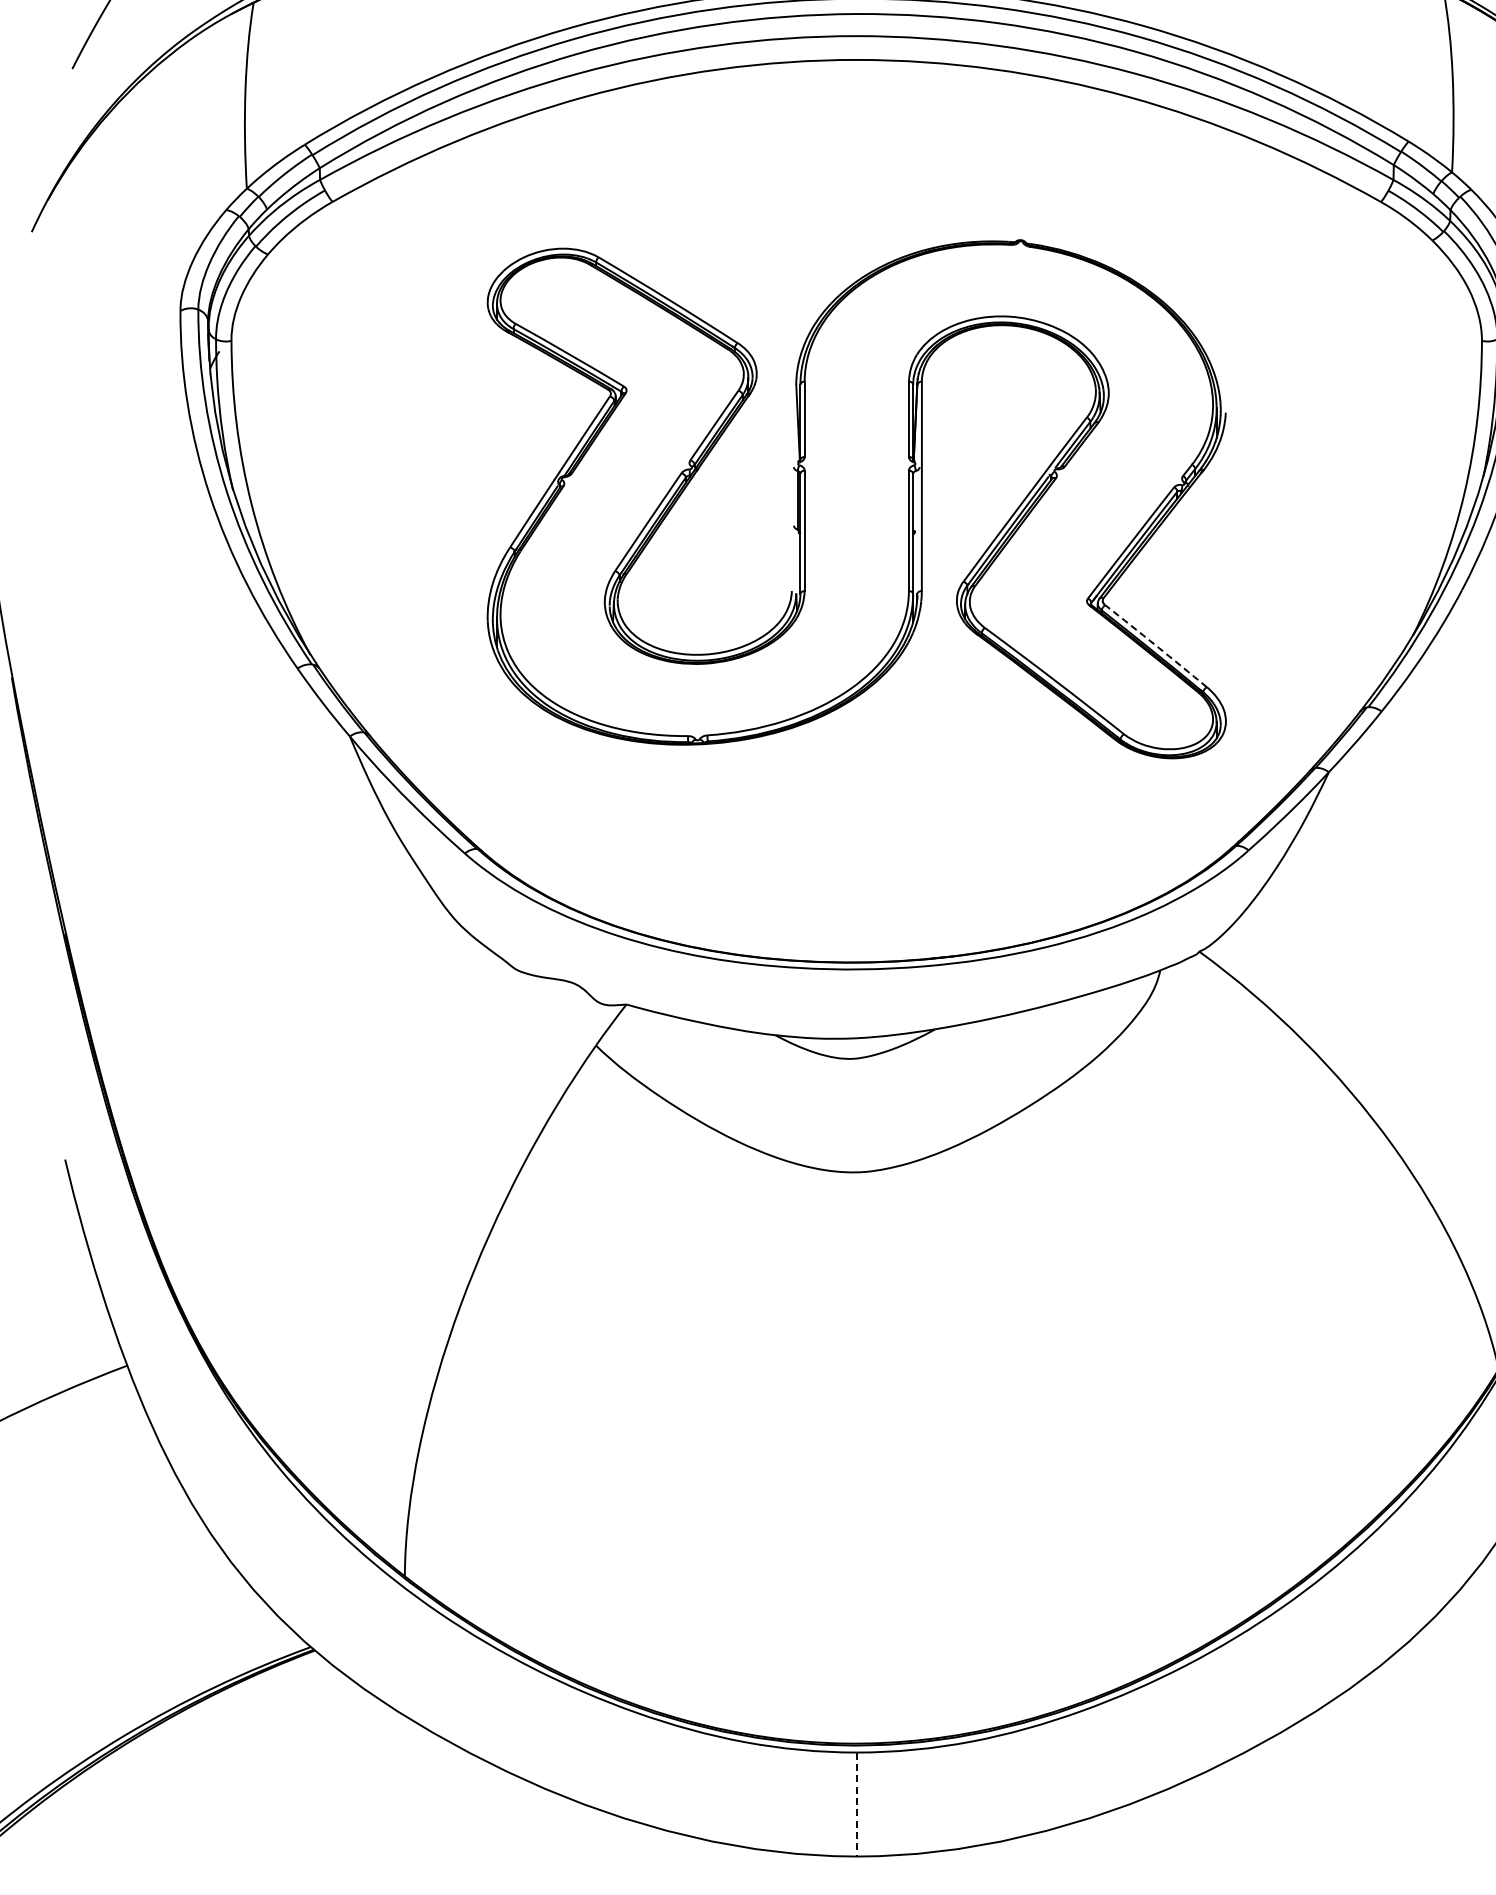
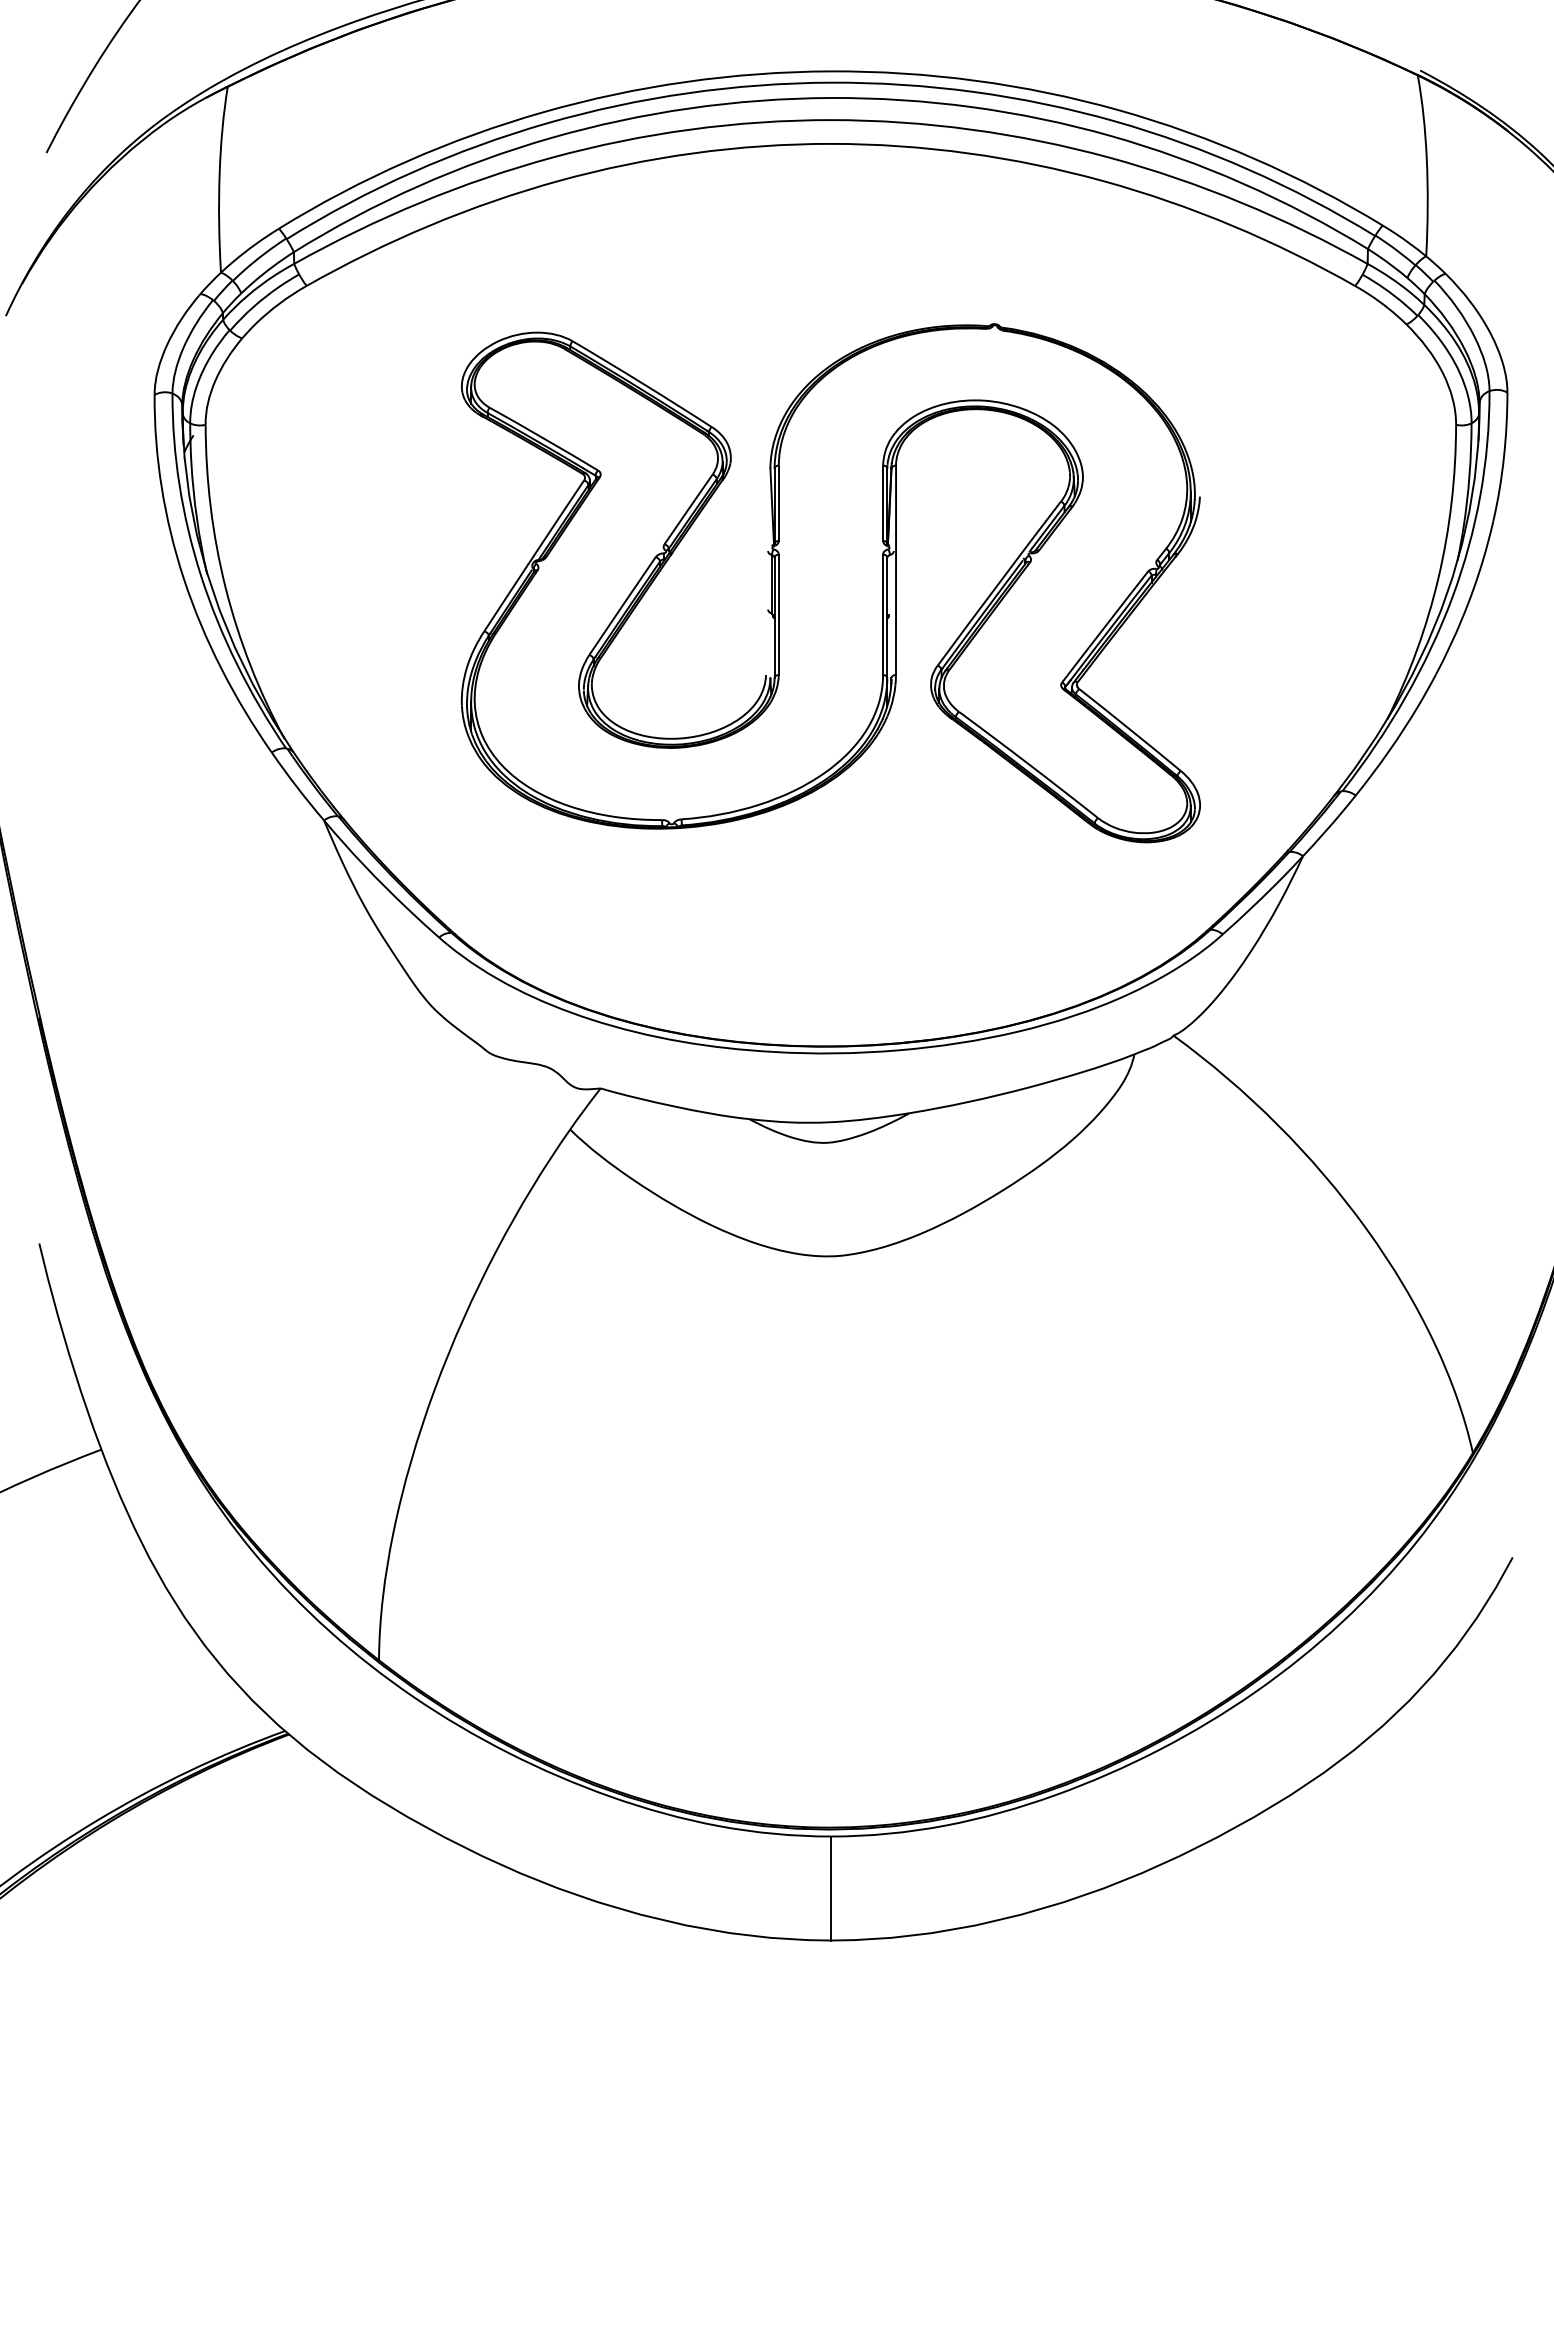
arc: (1156, 645) -> (1130, 729), dashed -> solid
line: (856, 1805) -> (830, 1889), dashed -> solid

